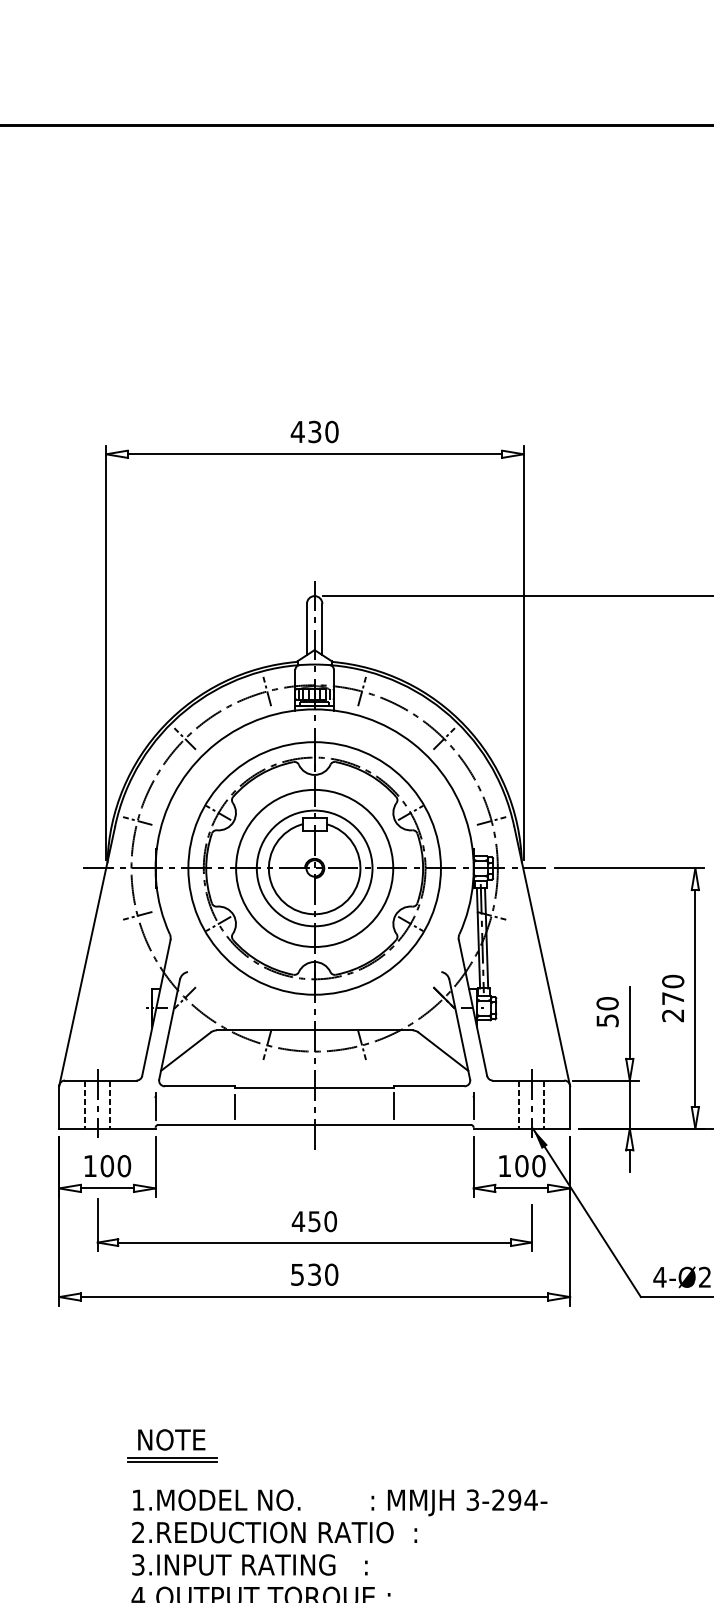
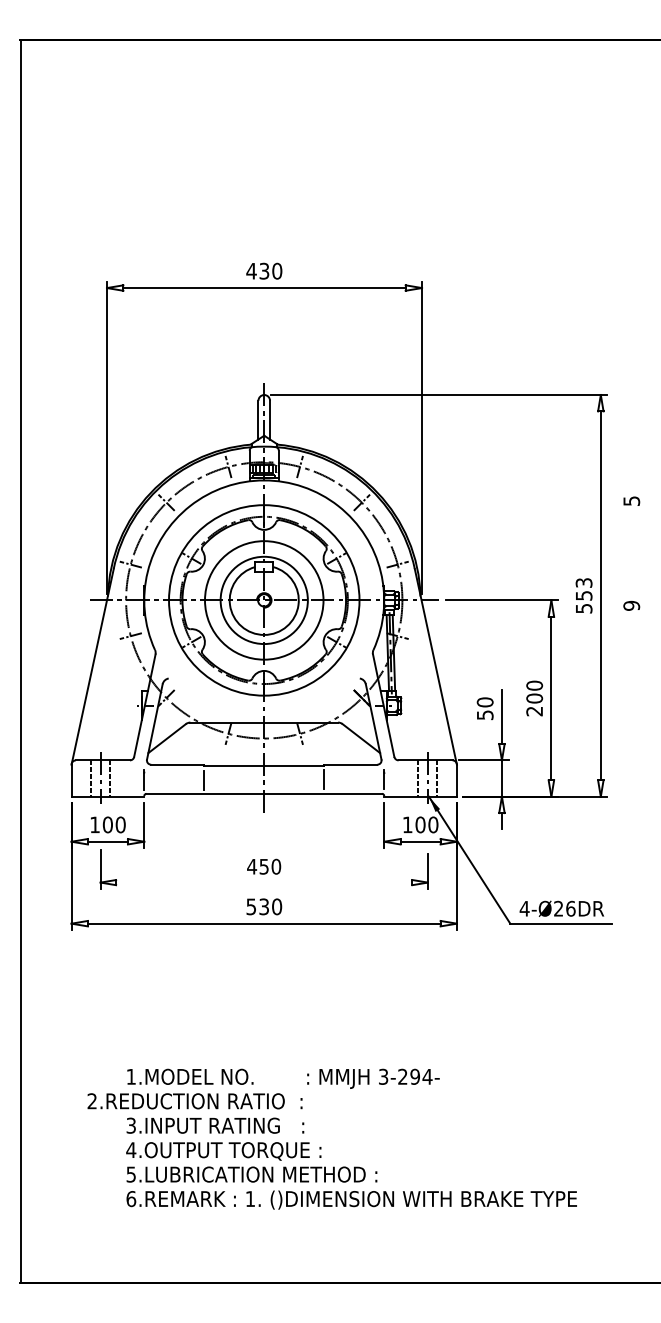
text: (672, 998) -> (534, 698), 270 -> 200
line: (314, 1242) -> (264, 882), removed
part: (173, 1445) -> (157, 1035), removed
text: (273, 1532) -> (194, 1101), moved

